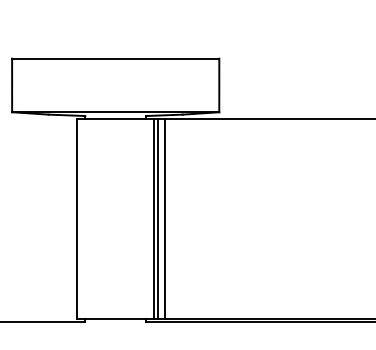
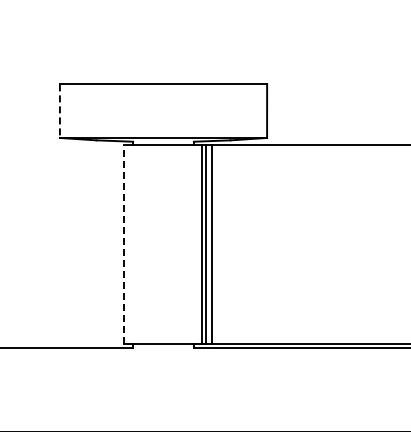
line: (11, 85) -> (59, 111), solid -> dashed
line: (76, 218) -> (124, 244), solid -> dashed

